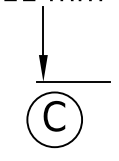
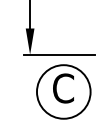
part: (54, 119) -> (63, 91), moved

